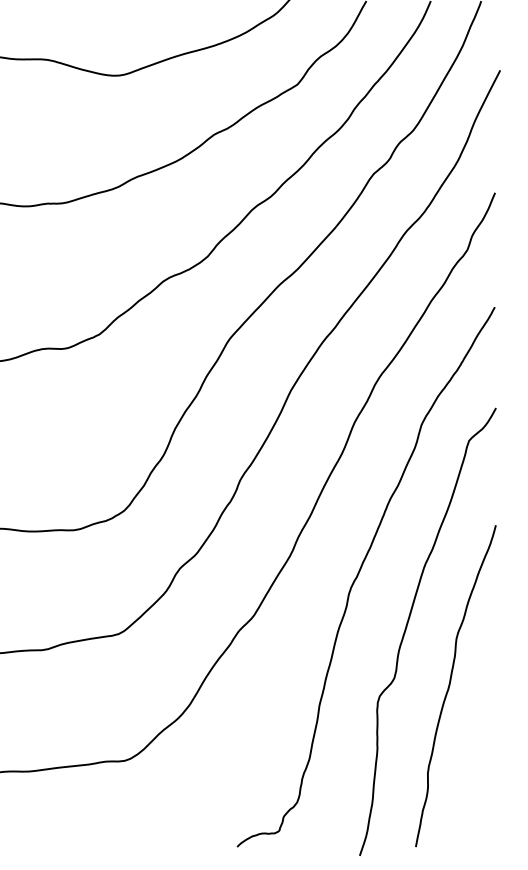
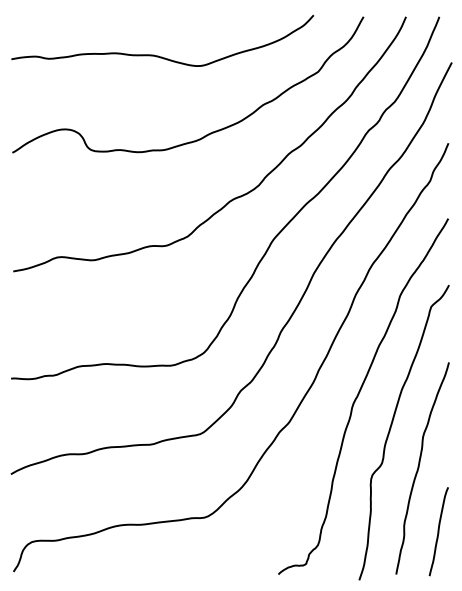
curve: (479, 781) -> (438, 531), added

